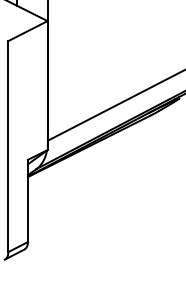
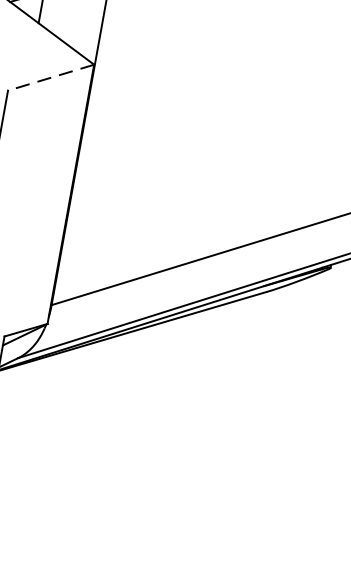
line: (27, 31) -> (49, 78), solid -> dashed

